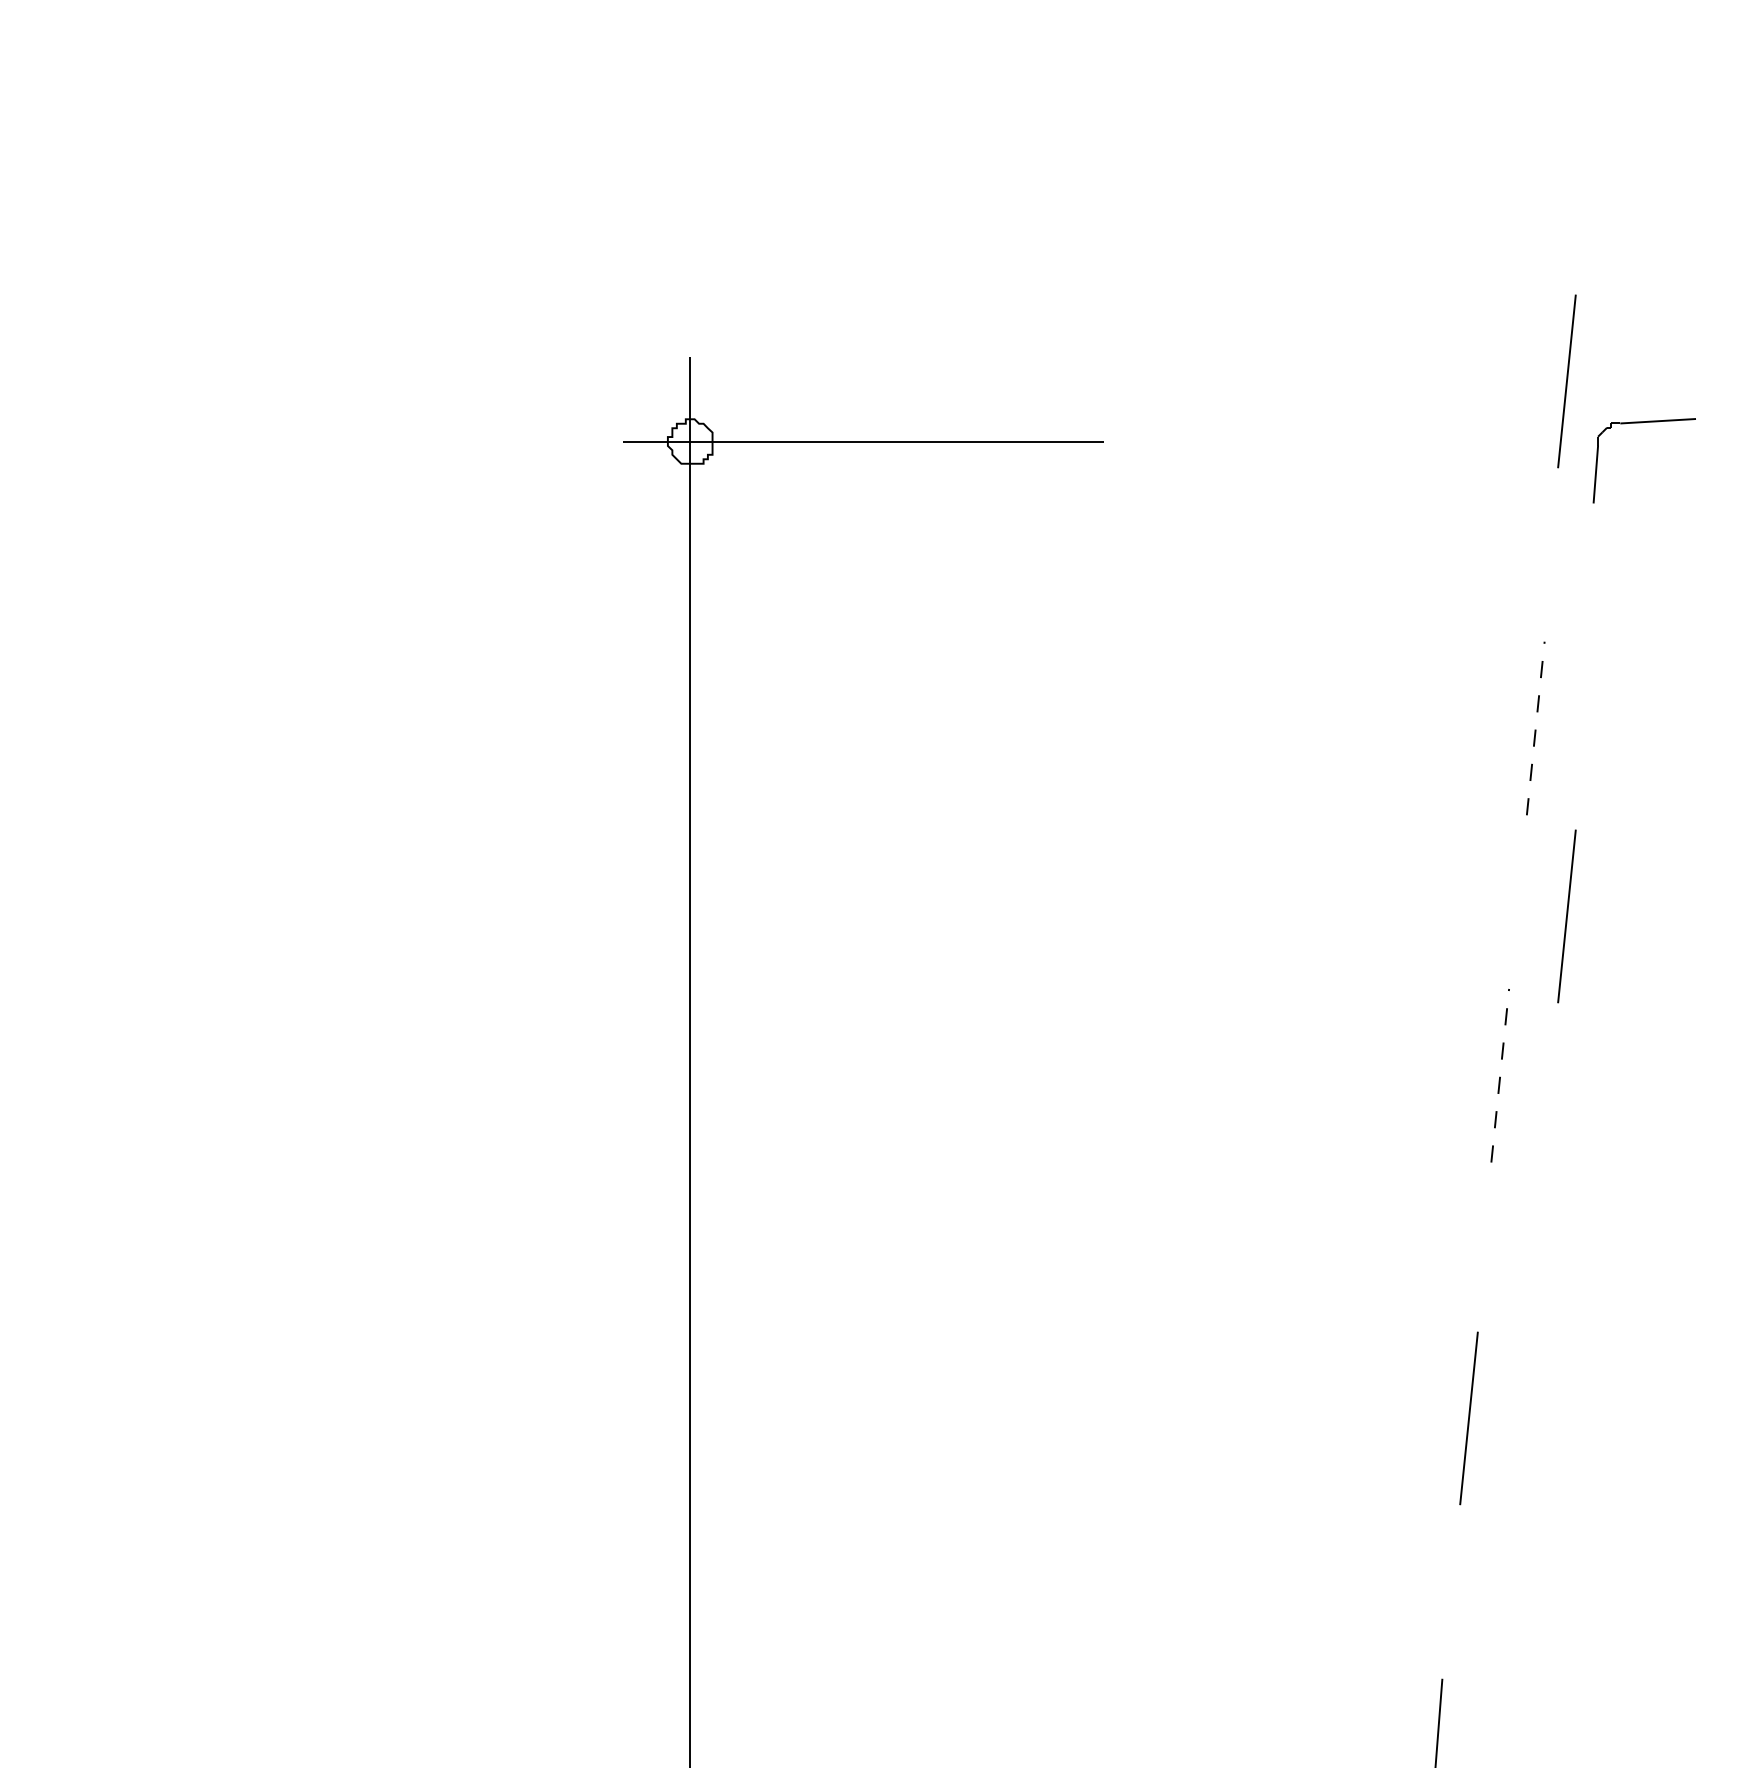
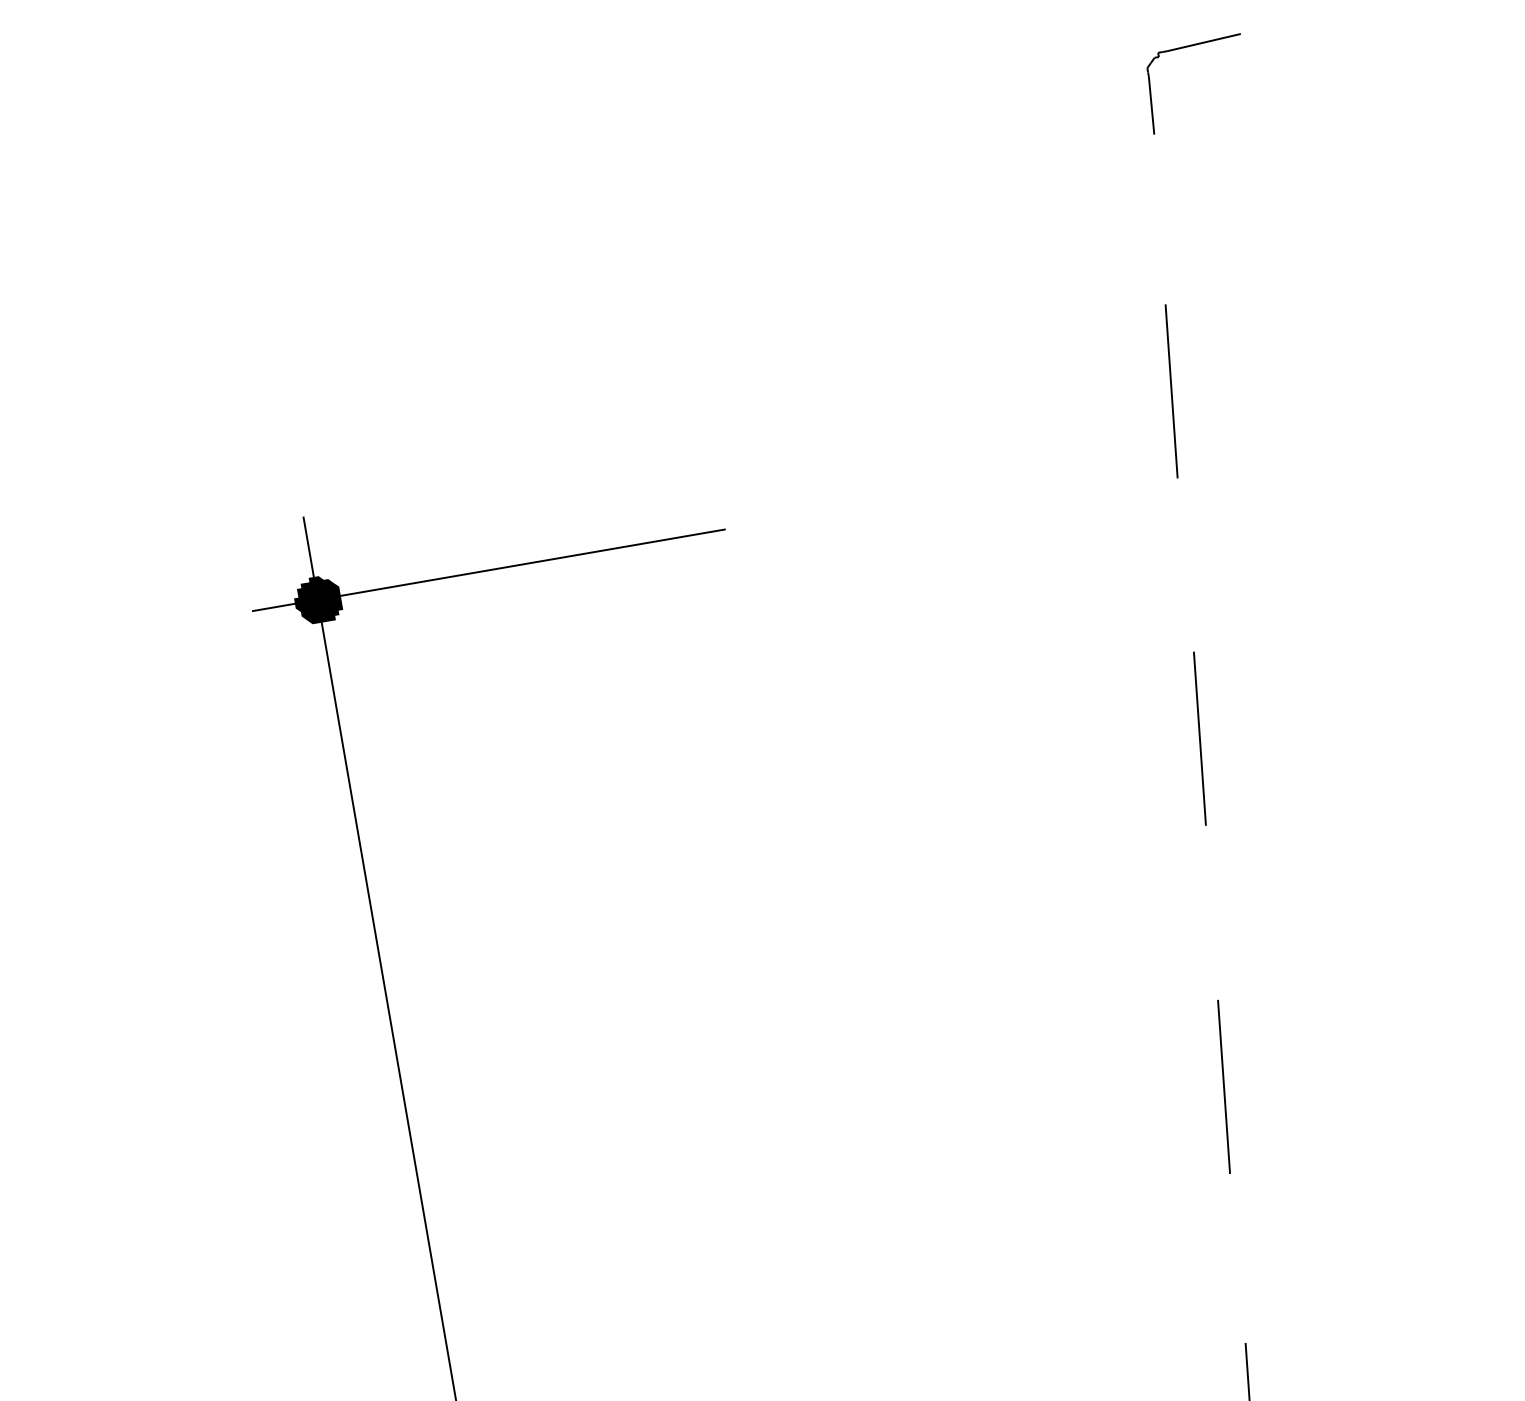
part: (1642, 423) -> (1188, 47), moved
fill: (689, 441) -> (317, 599), added
line: (1535, 728) -> (1199, 738), dashed -> solid
line: (1566, 916) -> (1262, 918), removed
line: (1500, 1075) -> (1224, 1086), dashed -> solid

